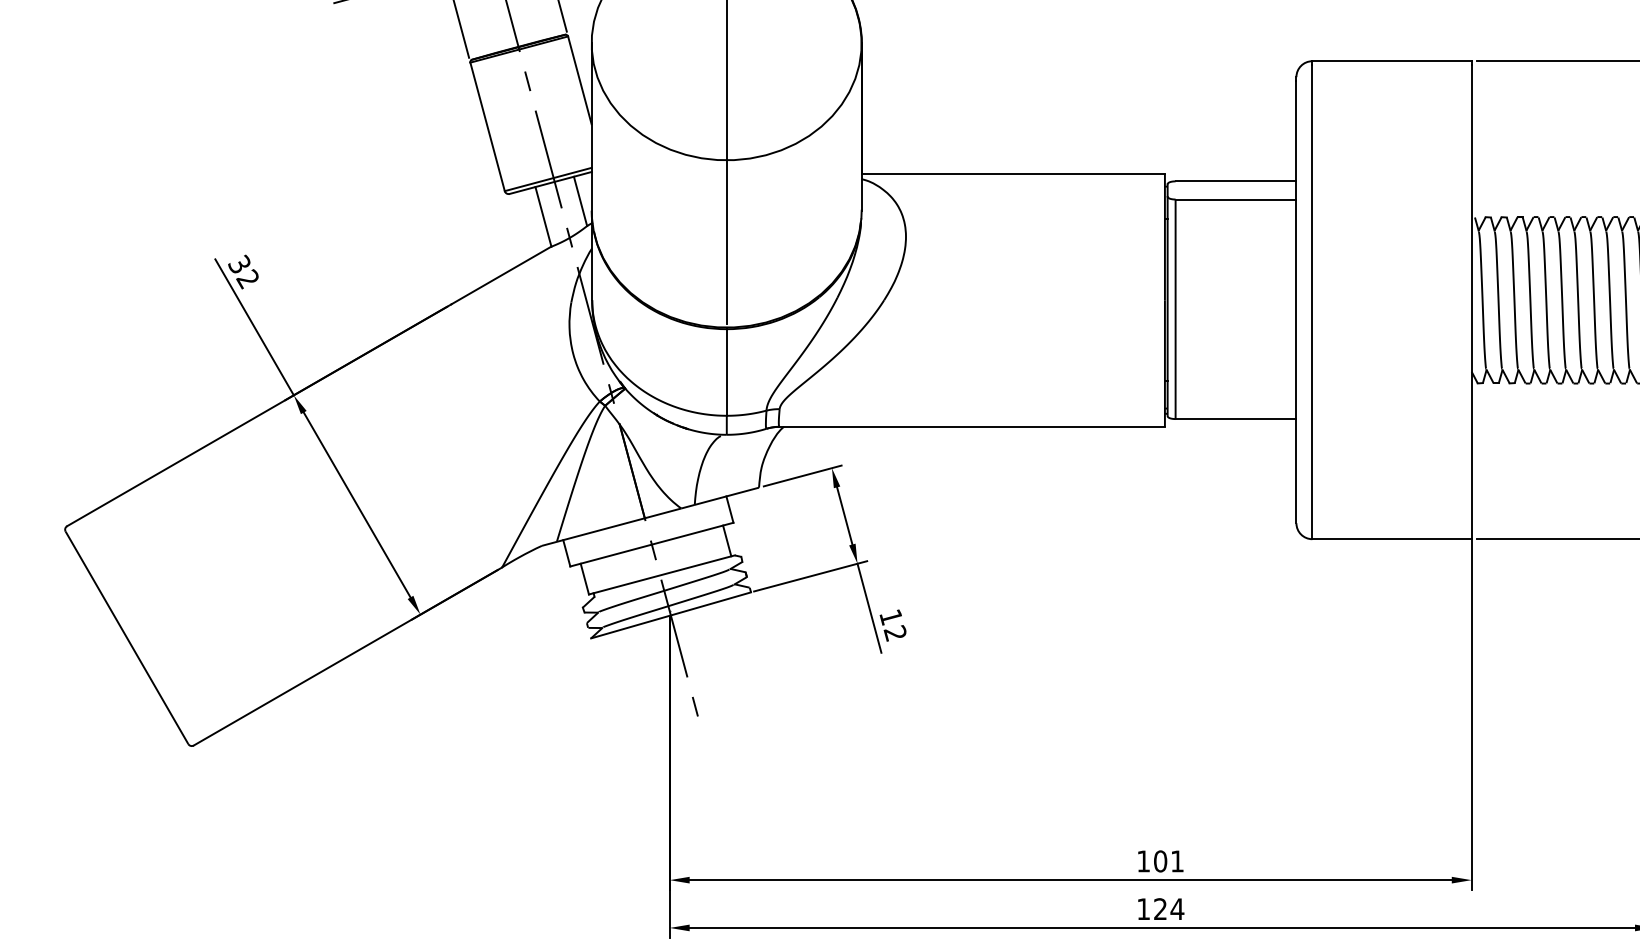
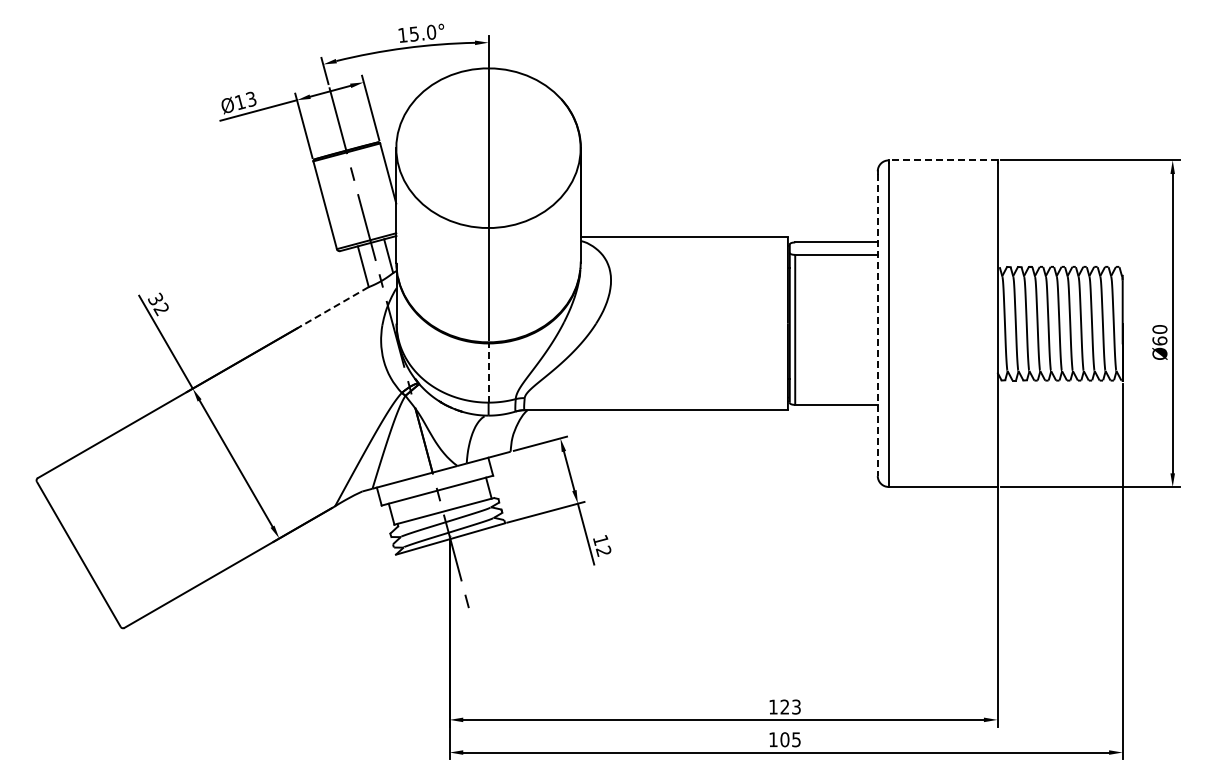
line: (1391, 61) -> (942, 160), solid -> dashed
line: (501, 276) -> (334, 307), solid -> dashed
line: (1296, 302) -> (877, 325), solid -> dashed
line: (726, 373) -> (488, 373), solid -> dashed
text: (1168, 860) -> (790, 706), 101 -> 123
text: (1168, 908) -> (790, 739), 124 -> 105

